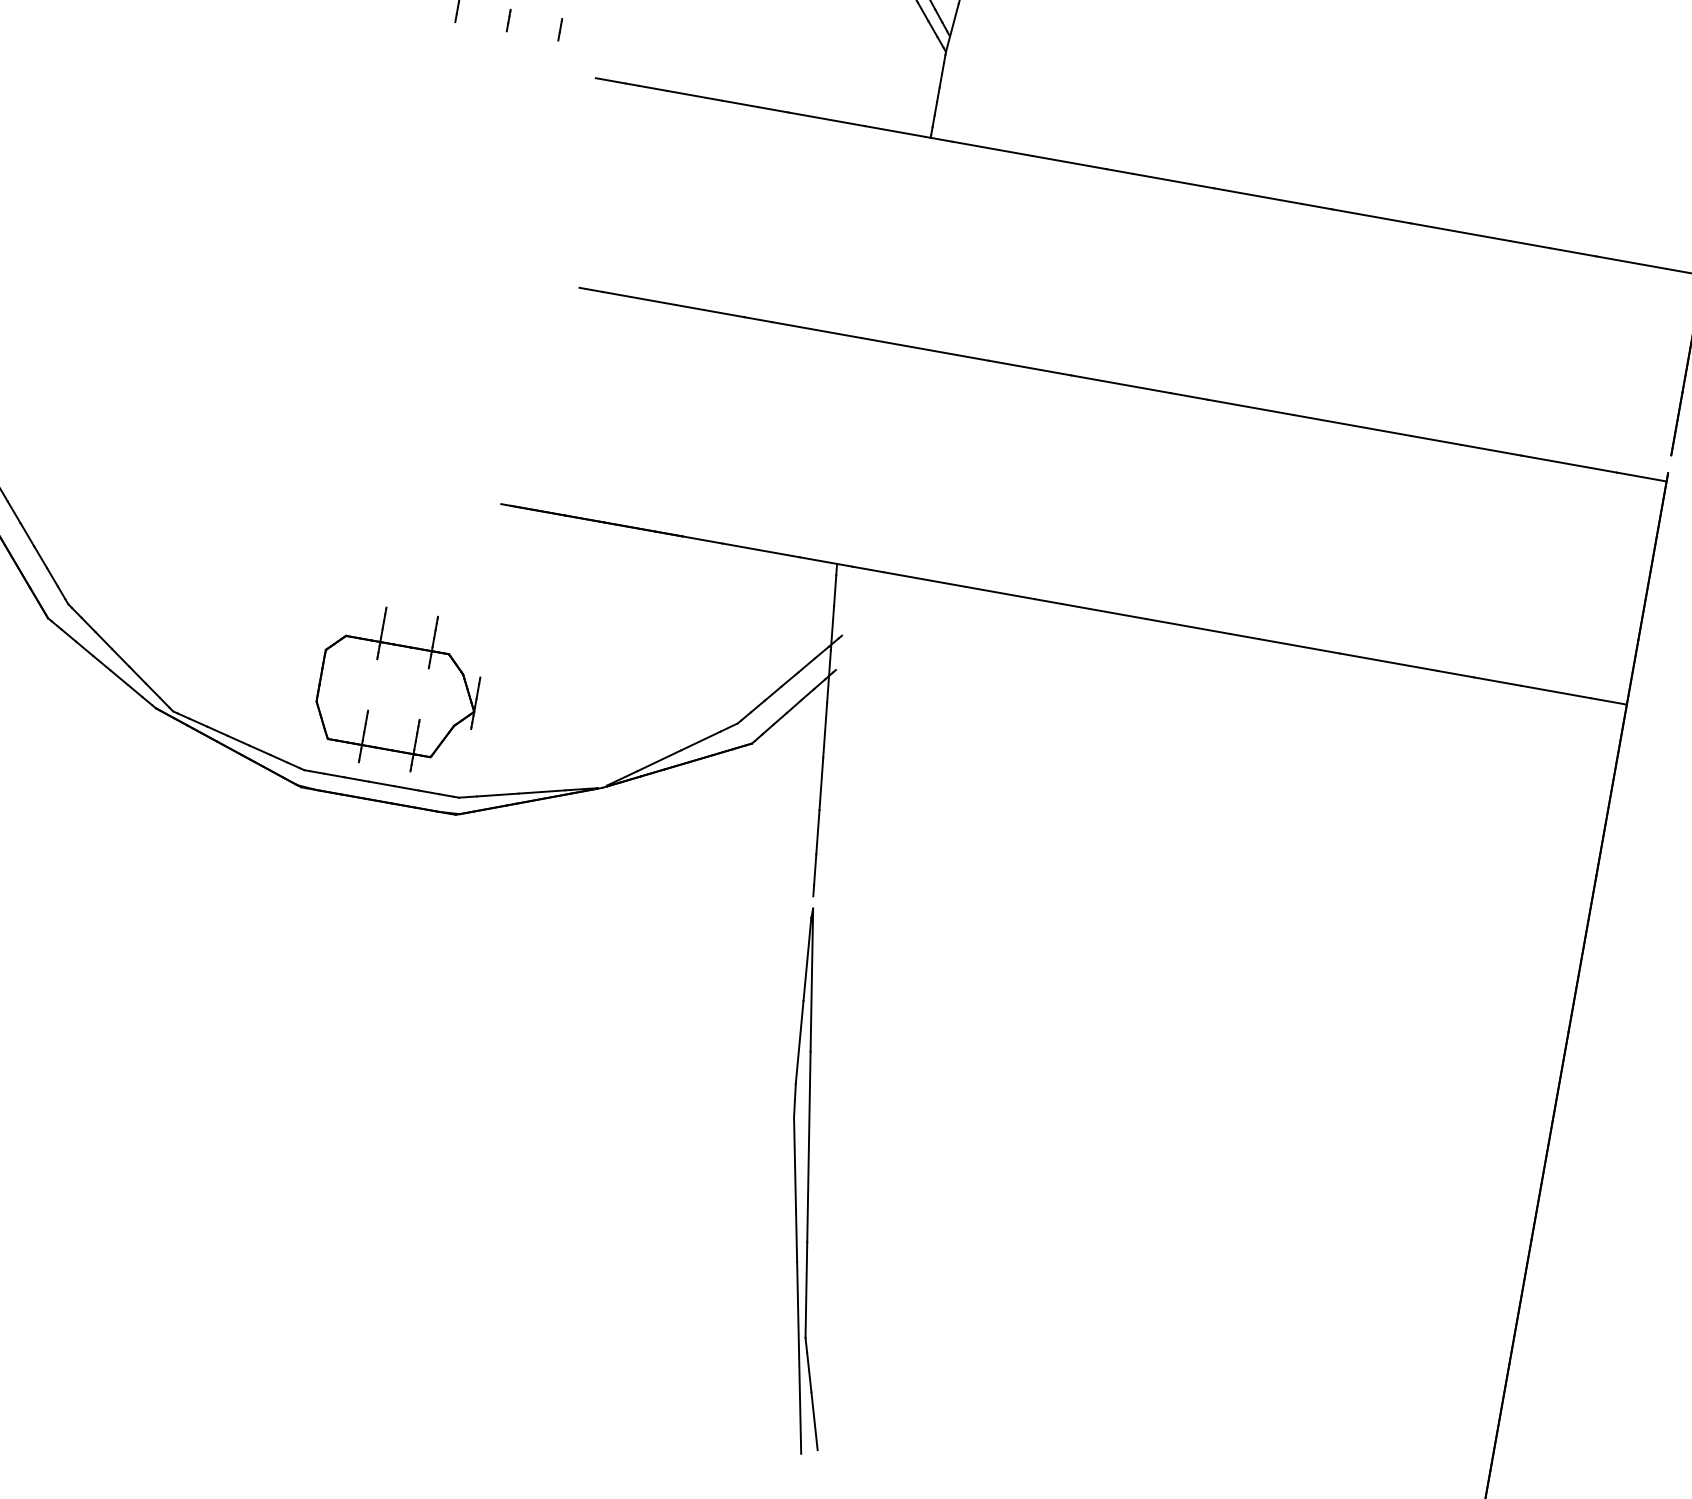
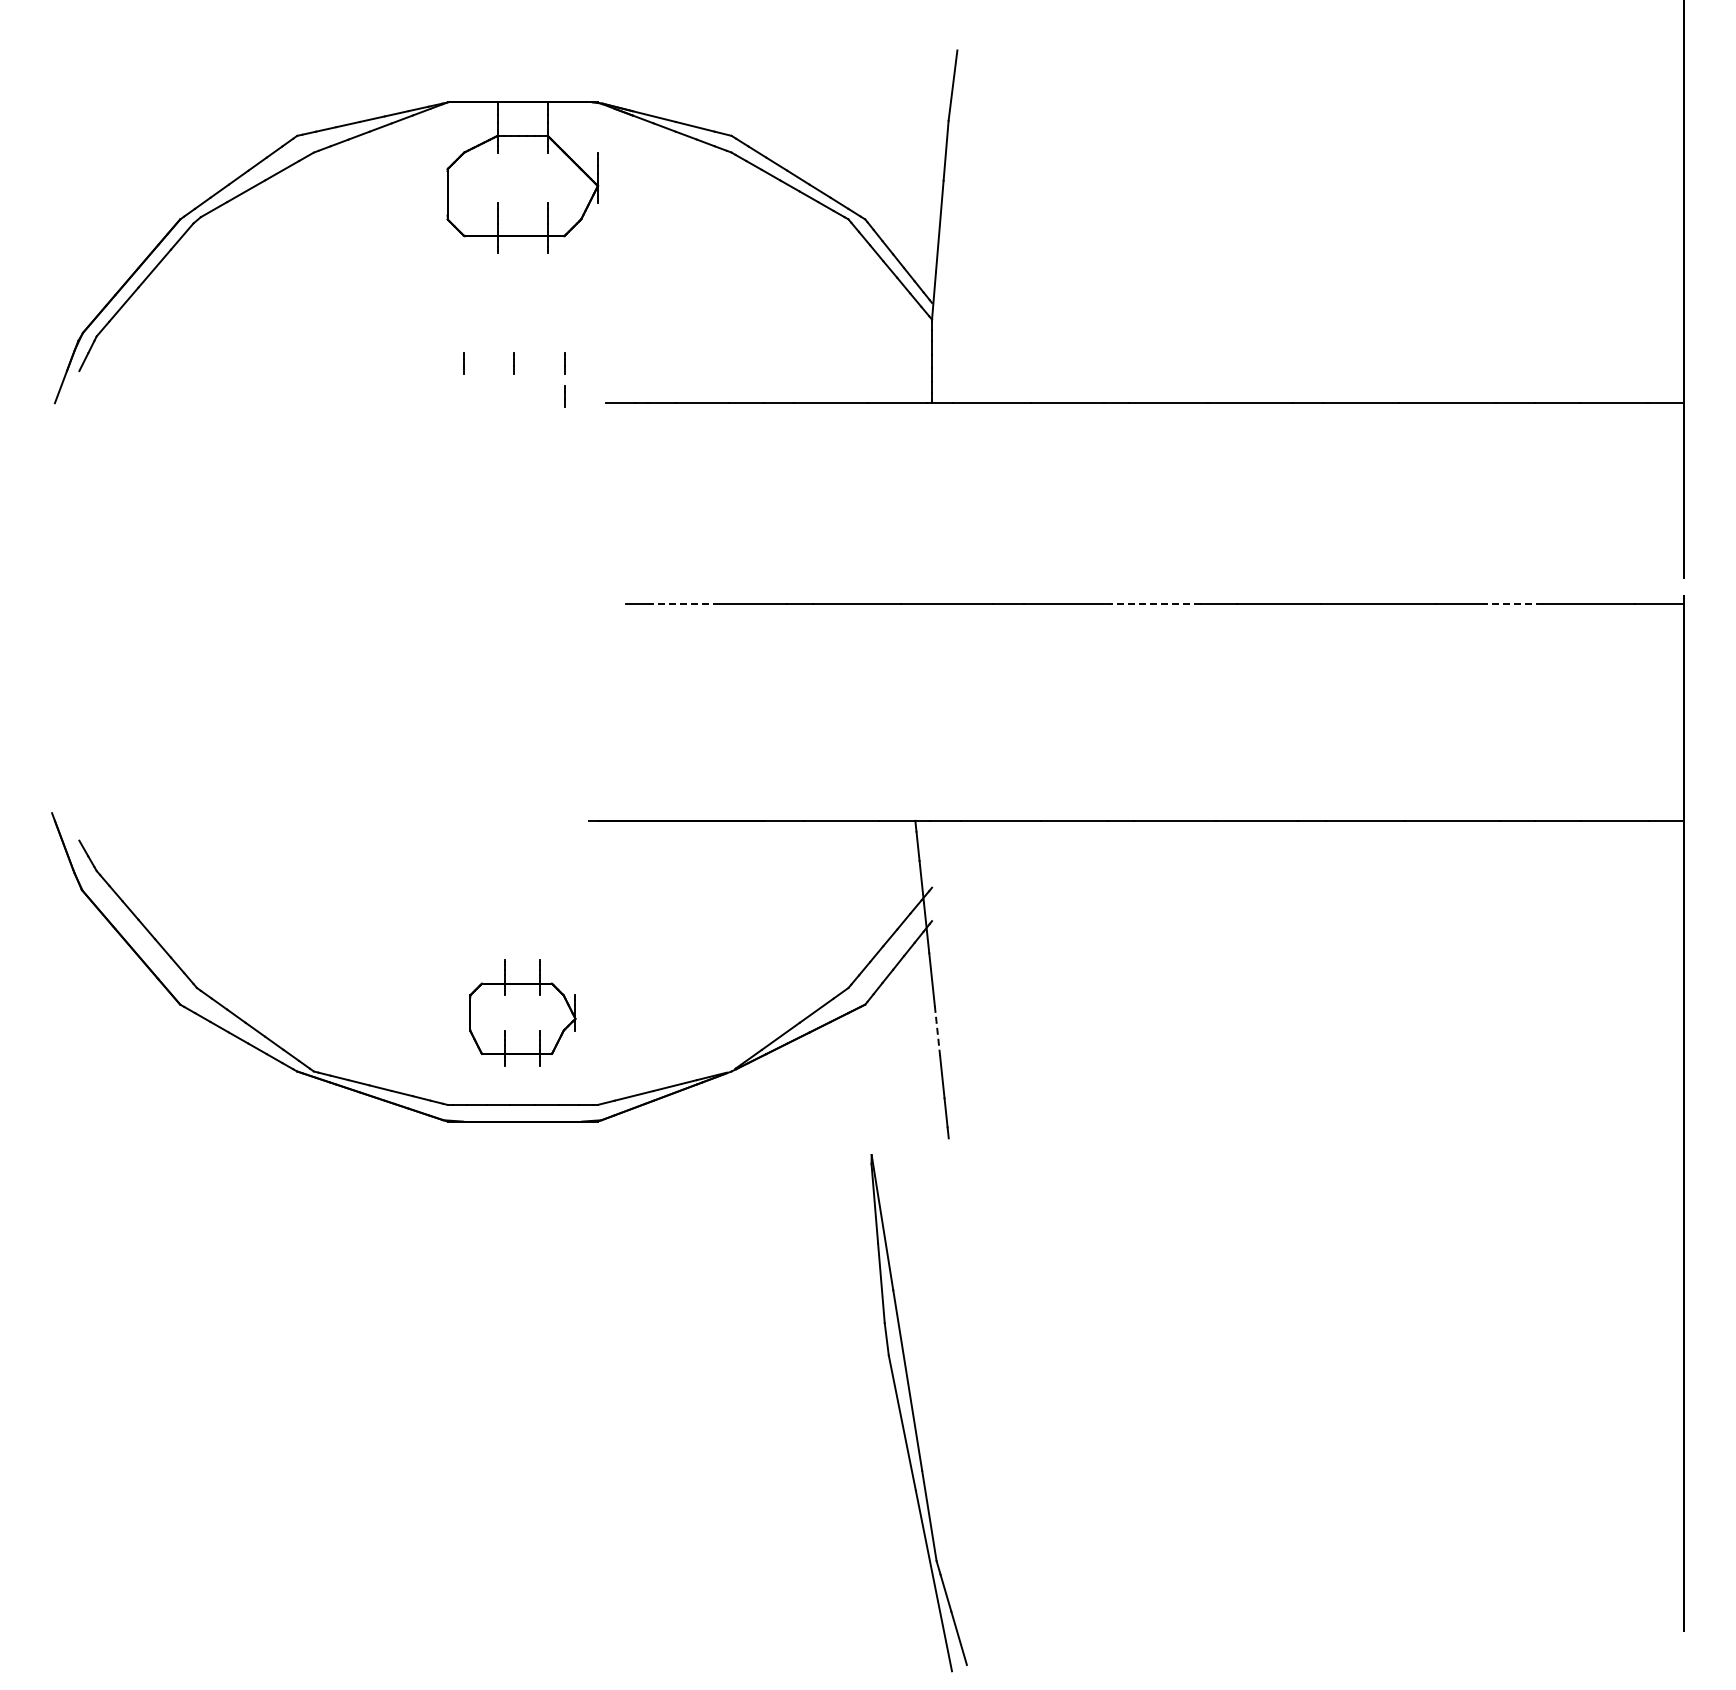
line: (554, 63) -> (564, 396), added
line: (639, 298) -> (684, 603), solid -> dashed
line: (1120, 383) -> (1152, 603), solid -> dashed
line: (1491, 450) -> (1513, 603), solid -> dashed
part: (398, 688) -> (522, 1012), size x0.7
line: (821, 784) -> (937, 1031), solid -> dashed
part: (813, 1182) -> (918, 1413), moved

